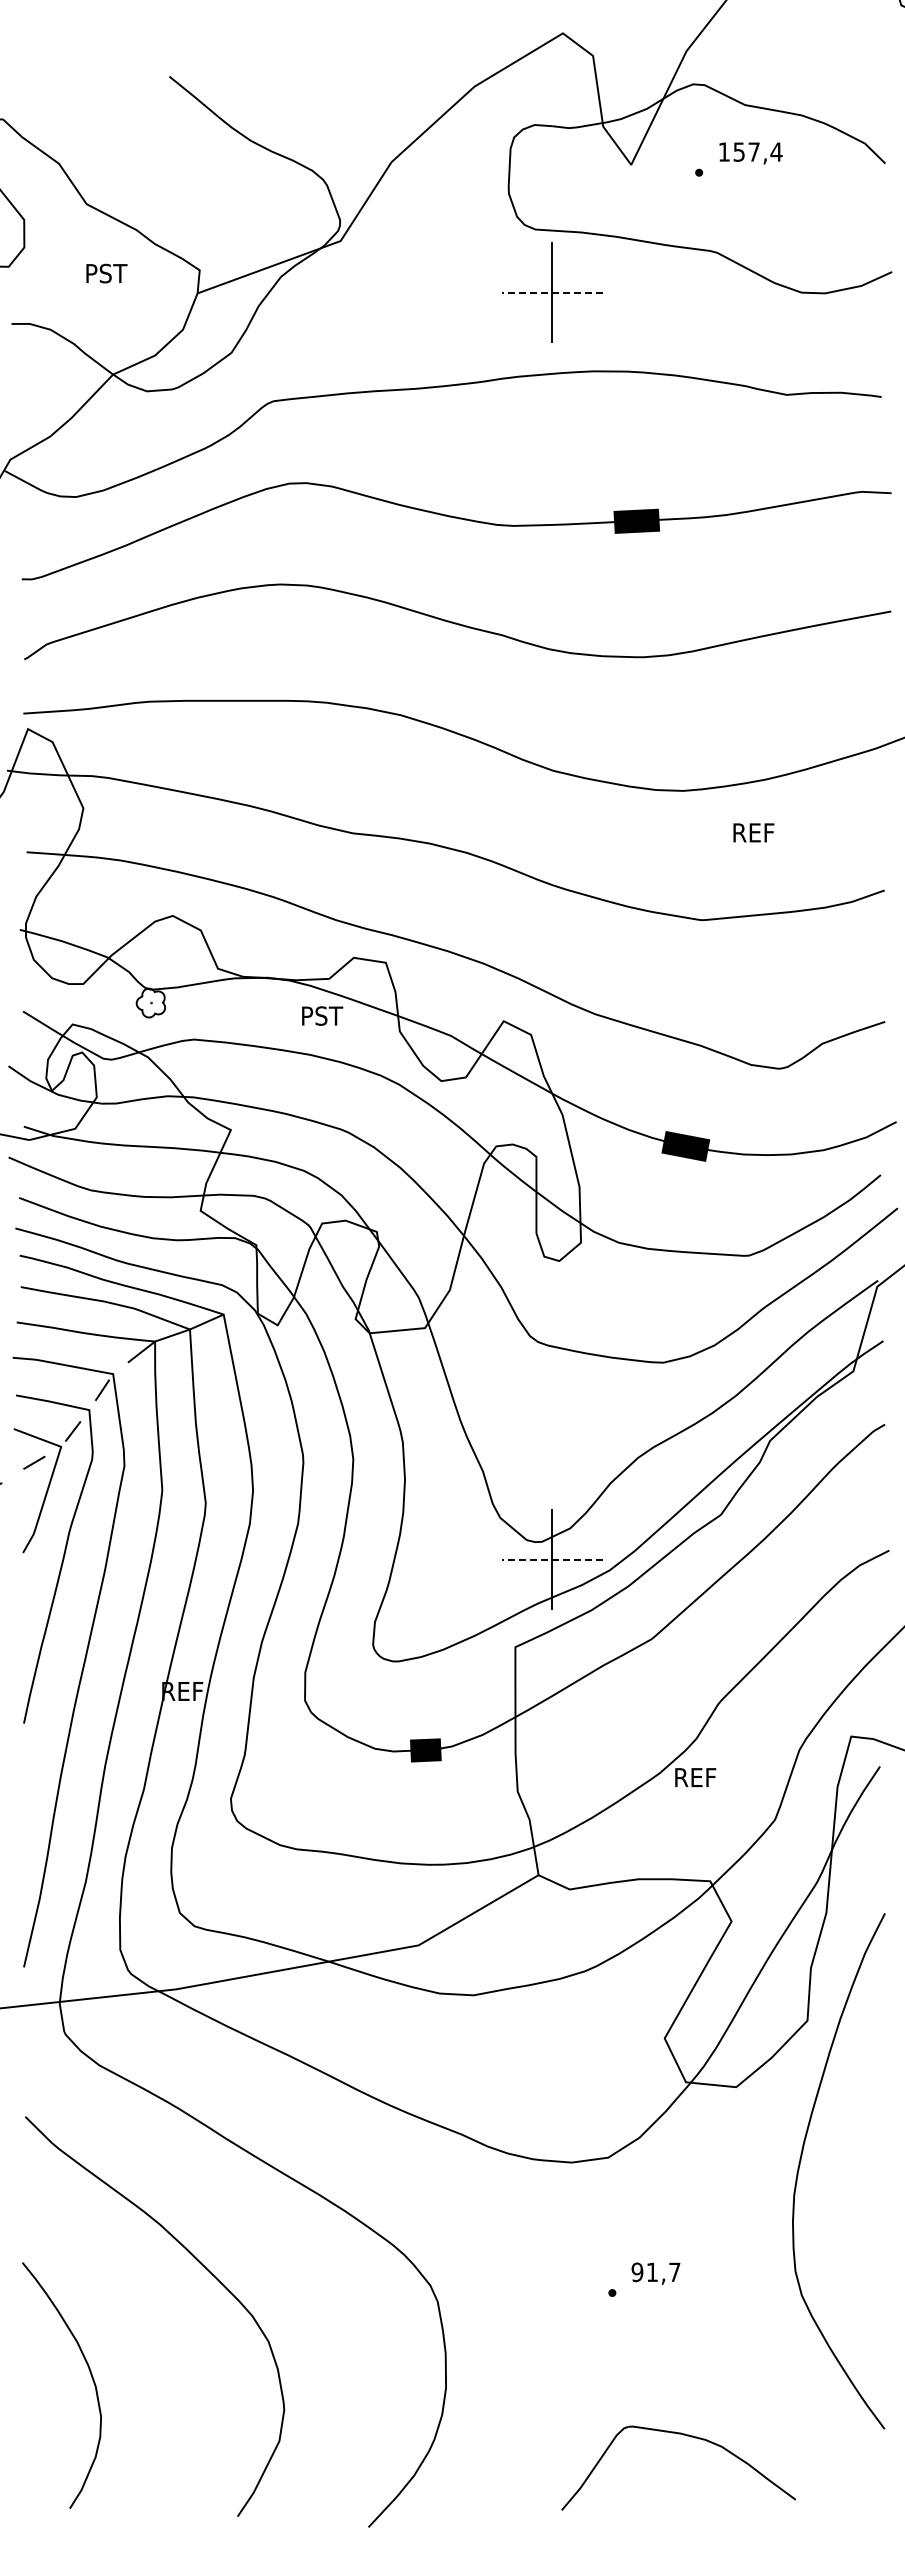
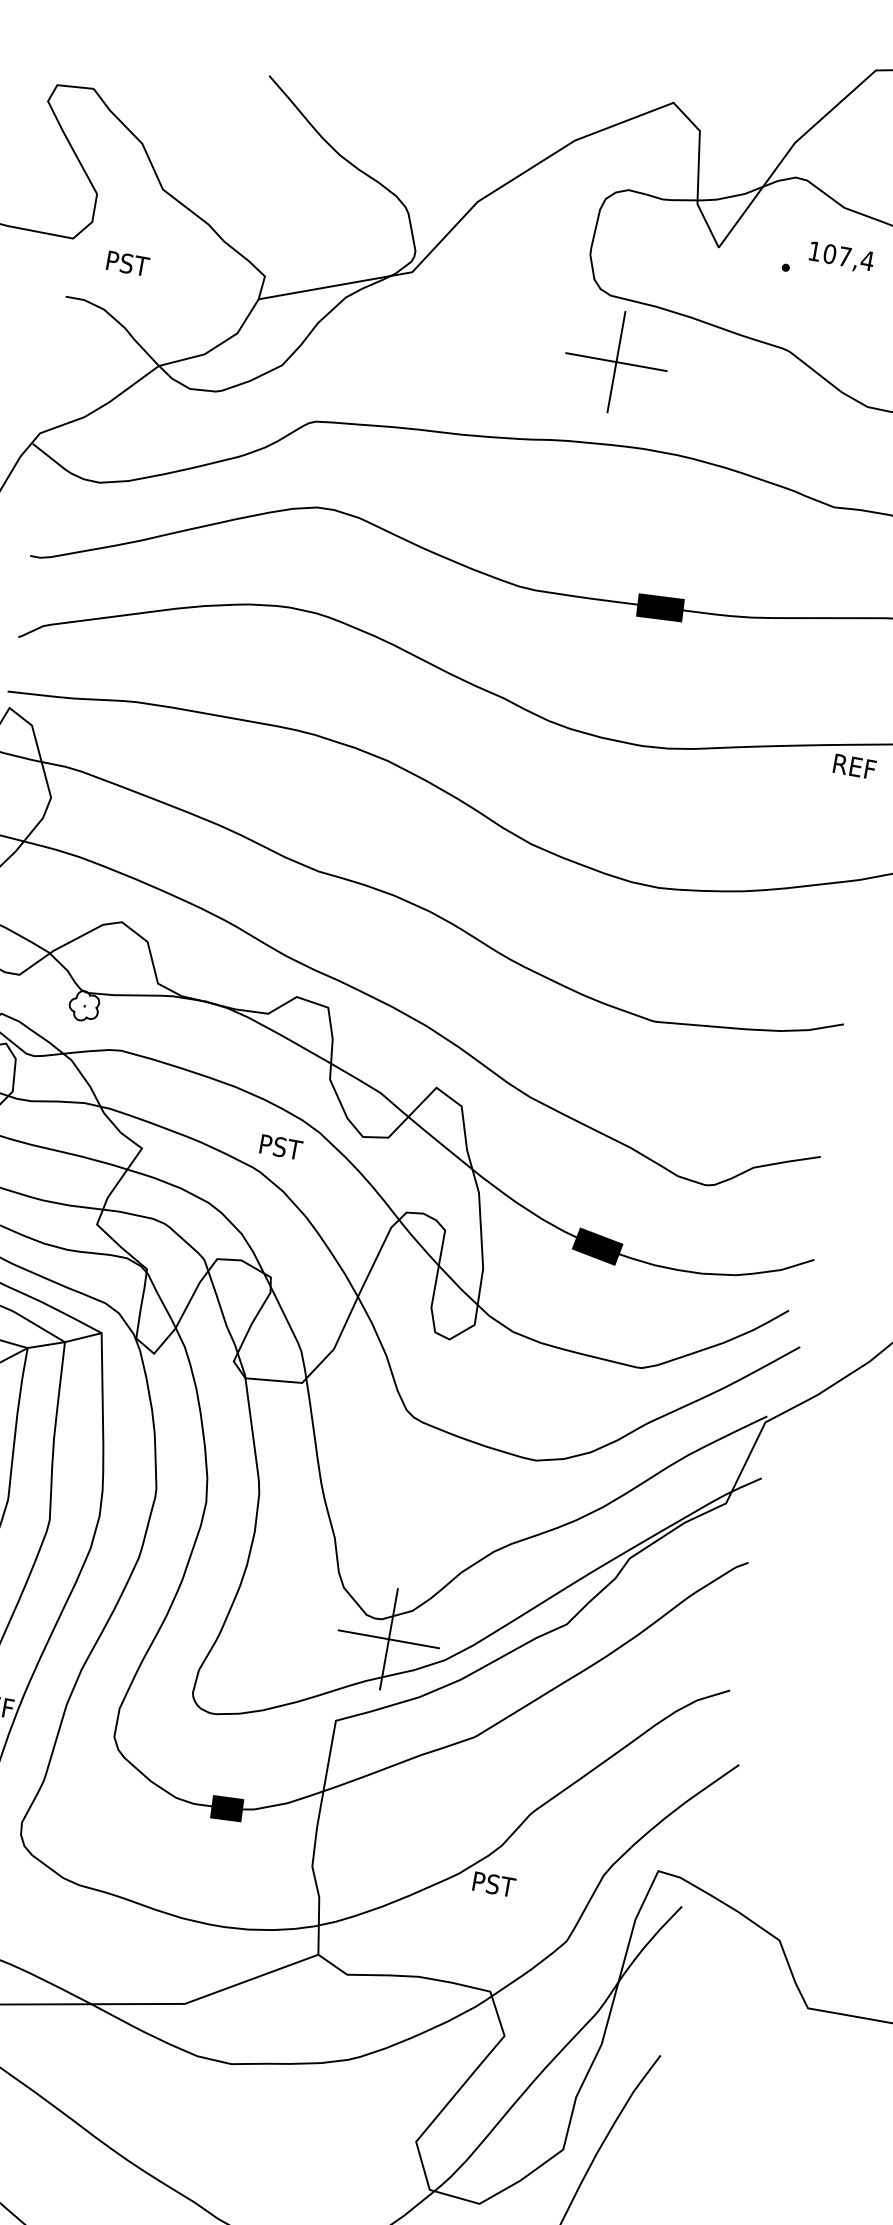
text: (739, 151) -> (830, 253), 157,4 -> 107,4
text: (106, 273) -> (127, 263), moved
line: (552, 292) -> (616, 362), dashed -> solid
text: (753, 832) -> (854, 766), moved
text: (322, 1015) -> (281, 1146), moved
line: (552, 1559) -> (389, 1639), dashed -> solid
text: (696, 1777) -> (495, 1884), REF -> PST

